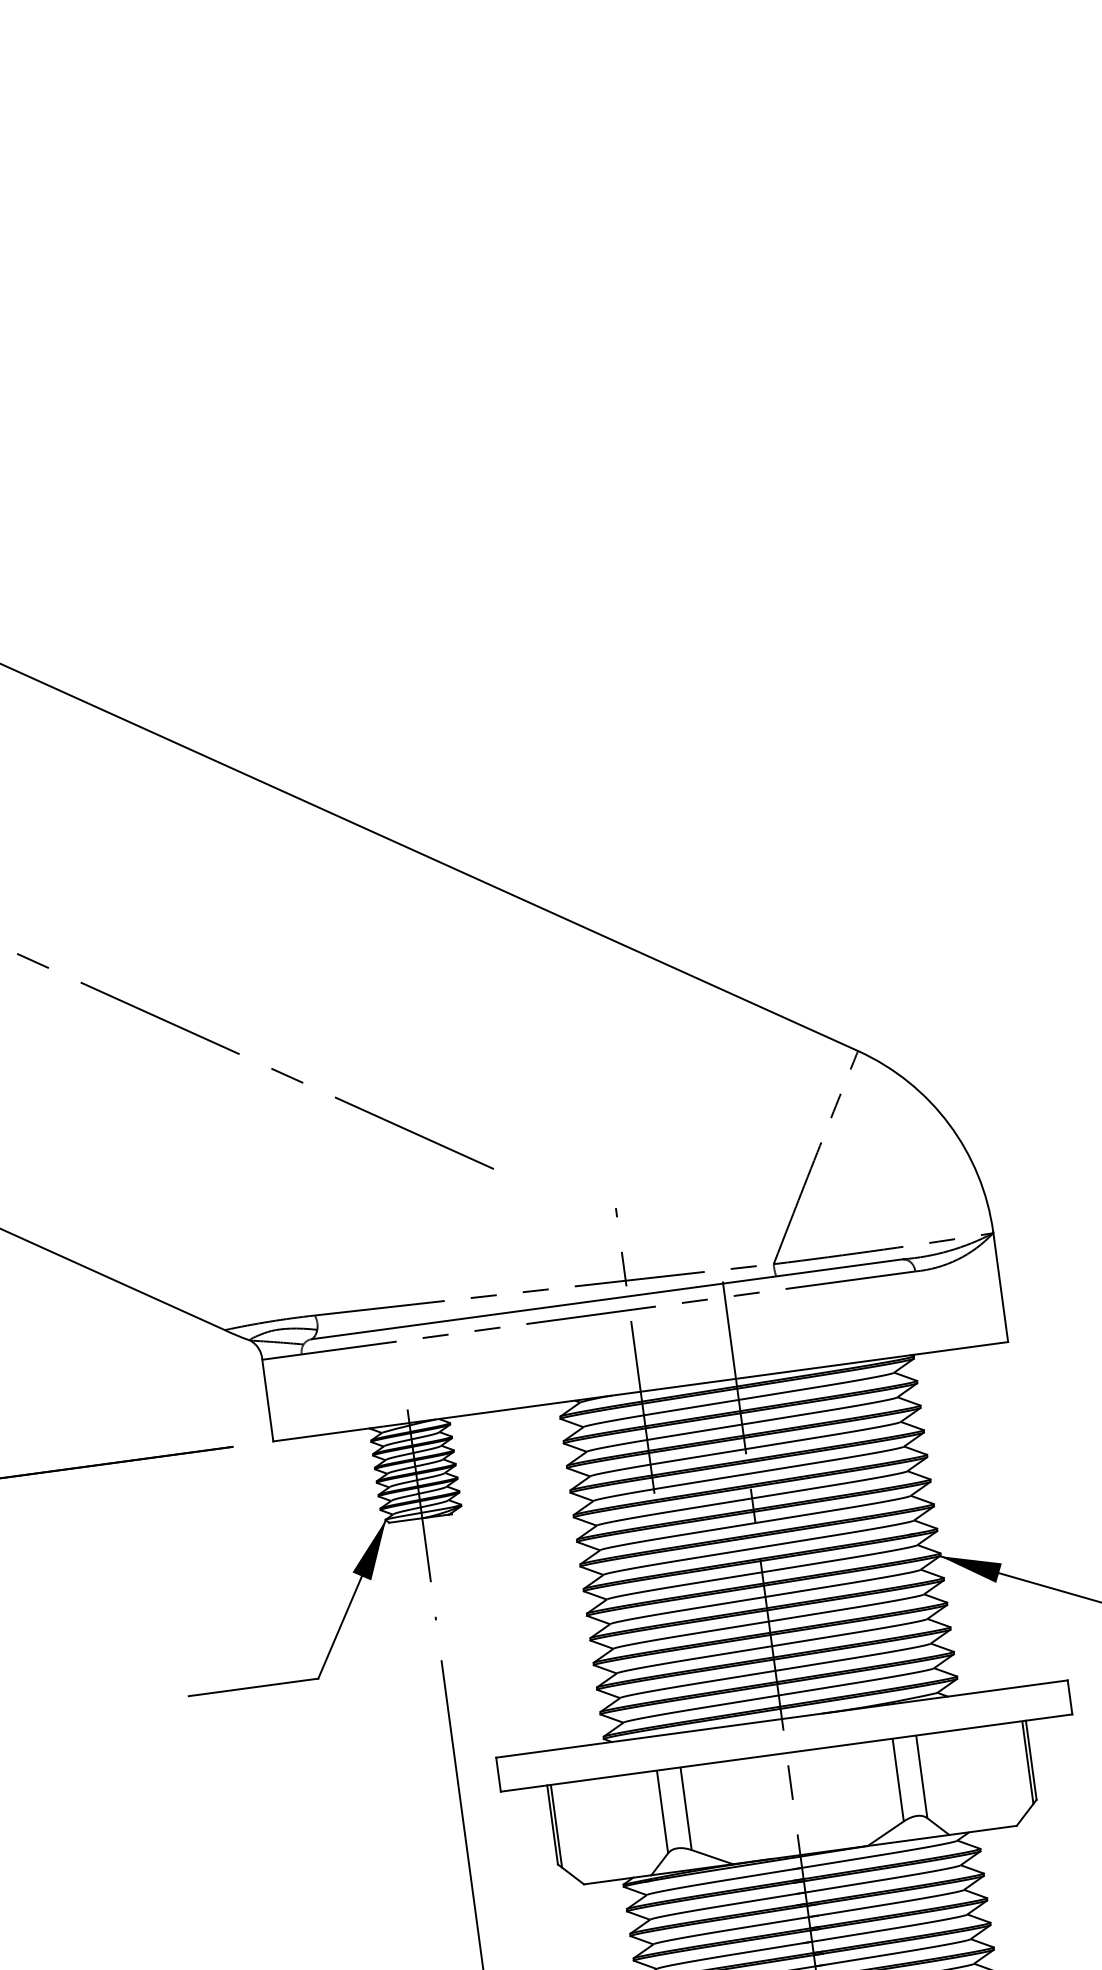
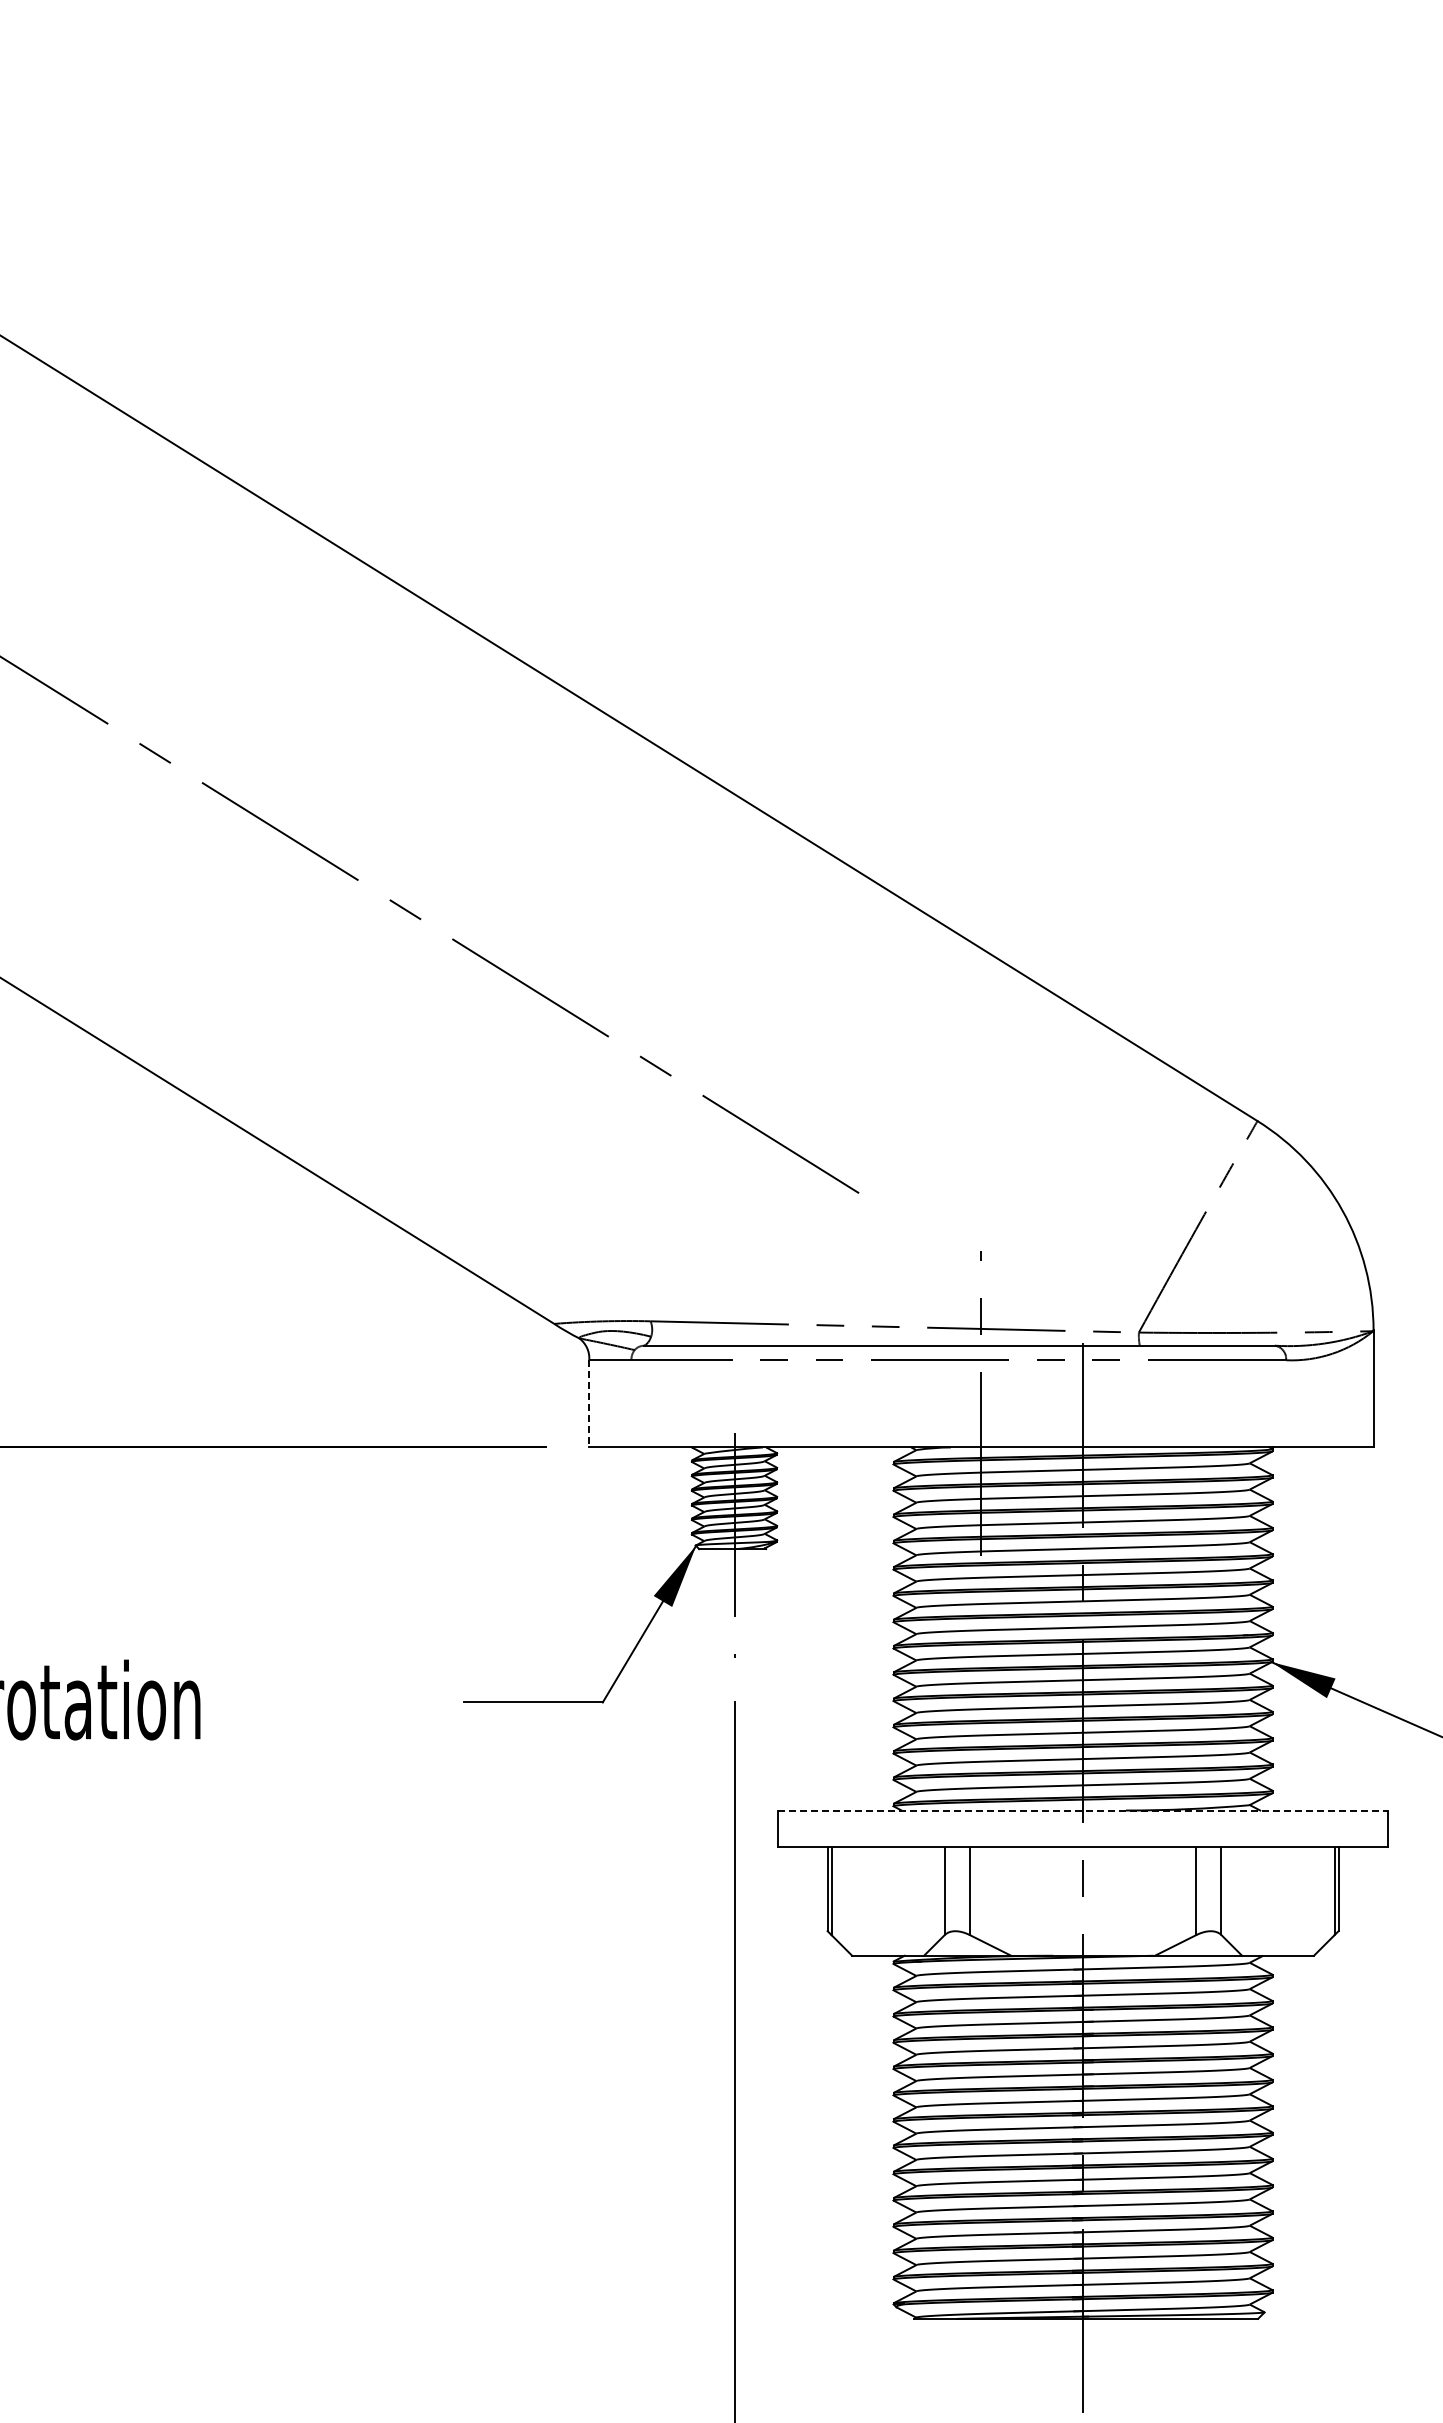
line: (267, 1400) -> (589, 1403), solid -> dashed
line: (782, 1718) -> (1083, 1810), solid -> dashed

